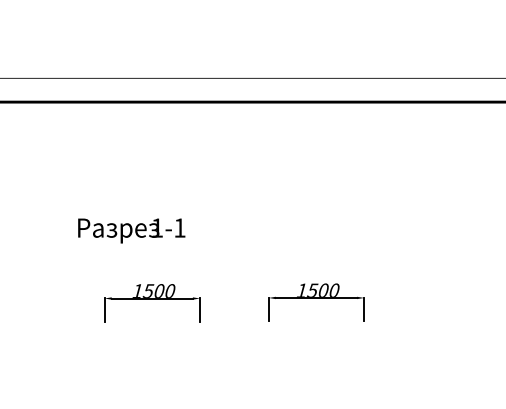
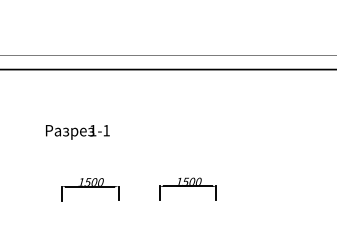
text: (131, 231) -> (77, 132), moved

